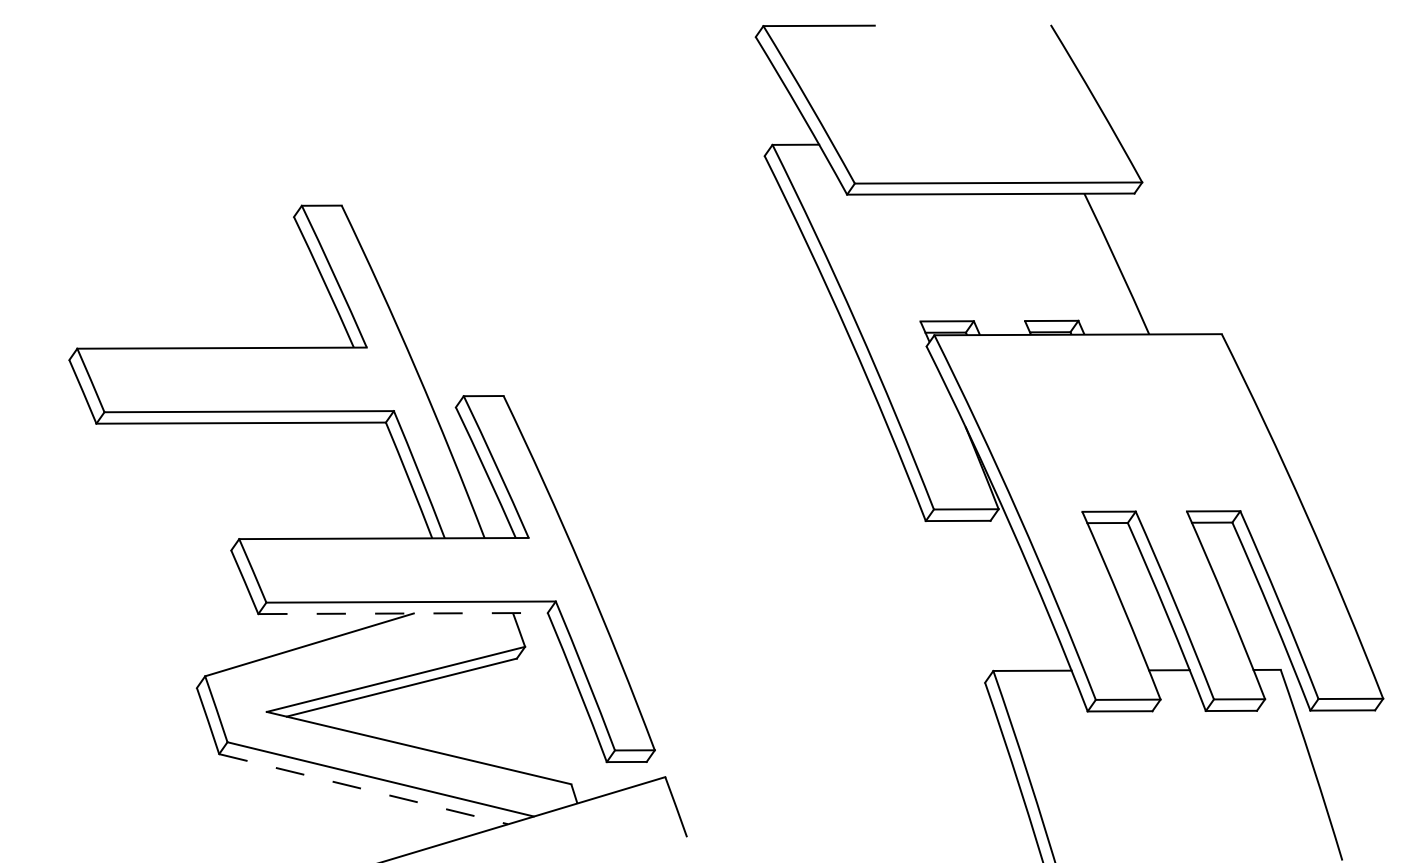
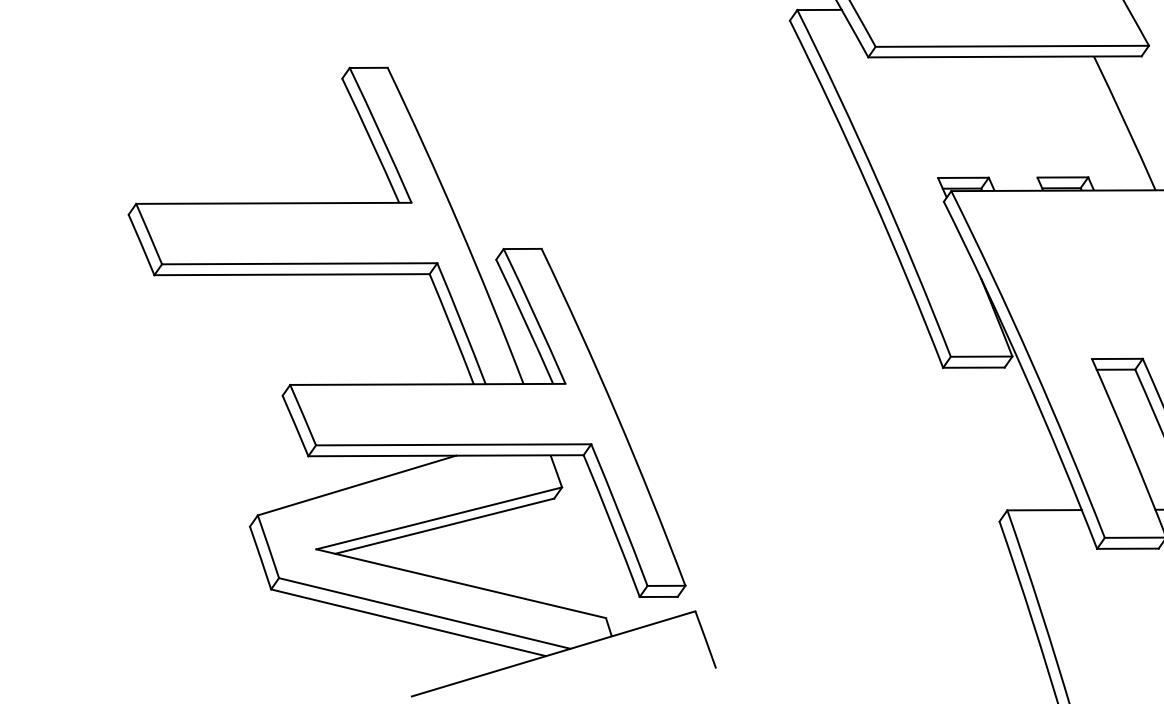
line: (403, 613) -> (446, 455), dashed -> solid
line: (363, 789) -> (408, 623), dashed -> solid

